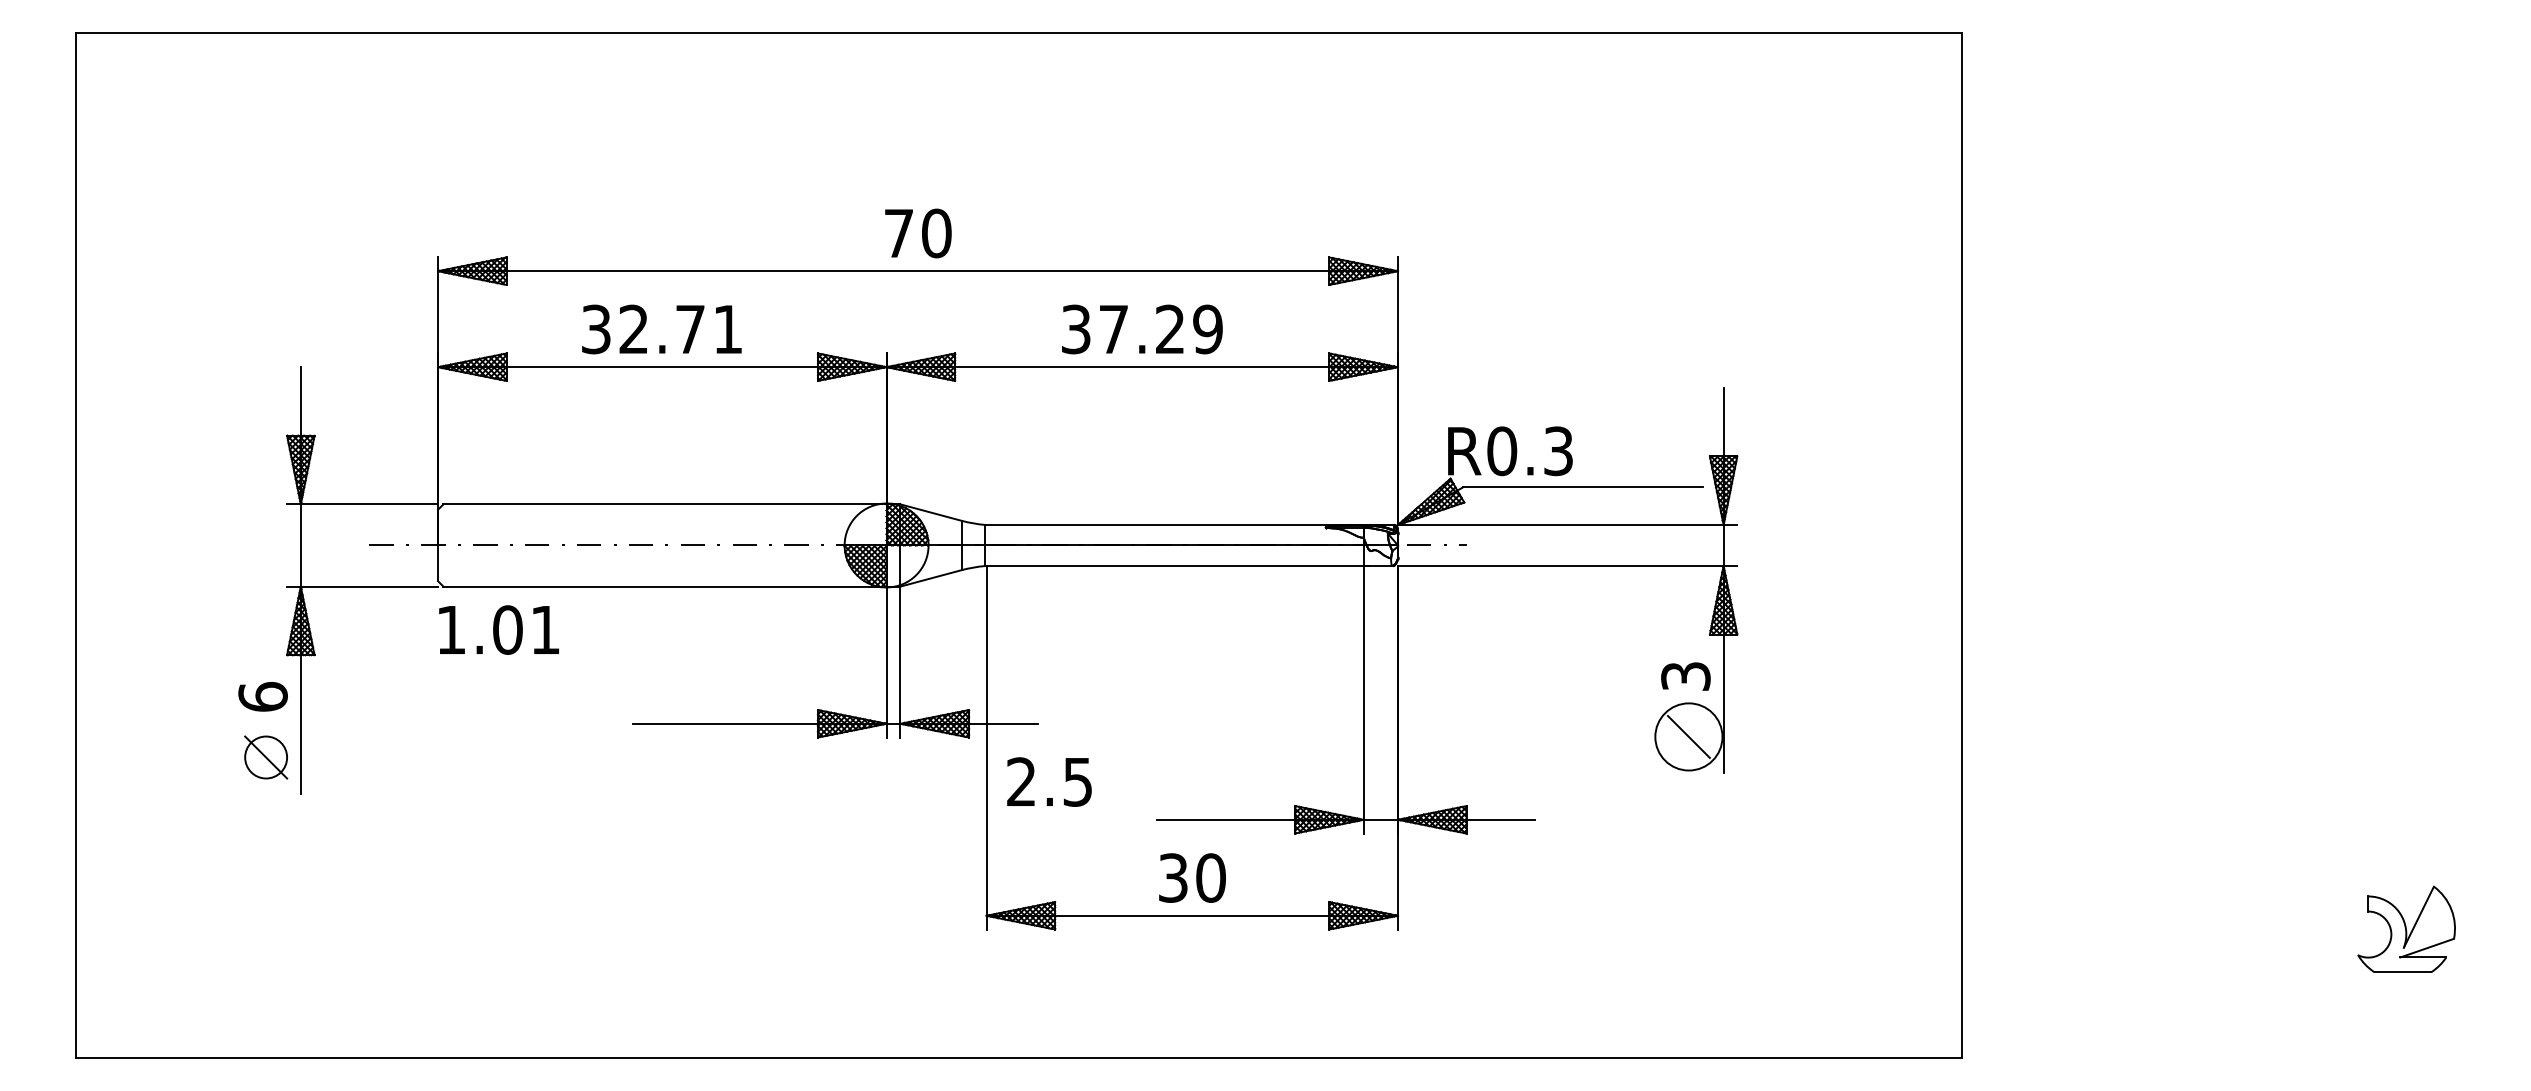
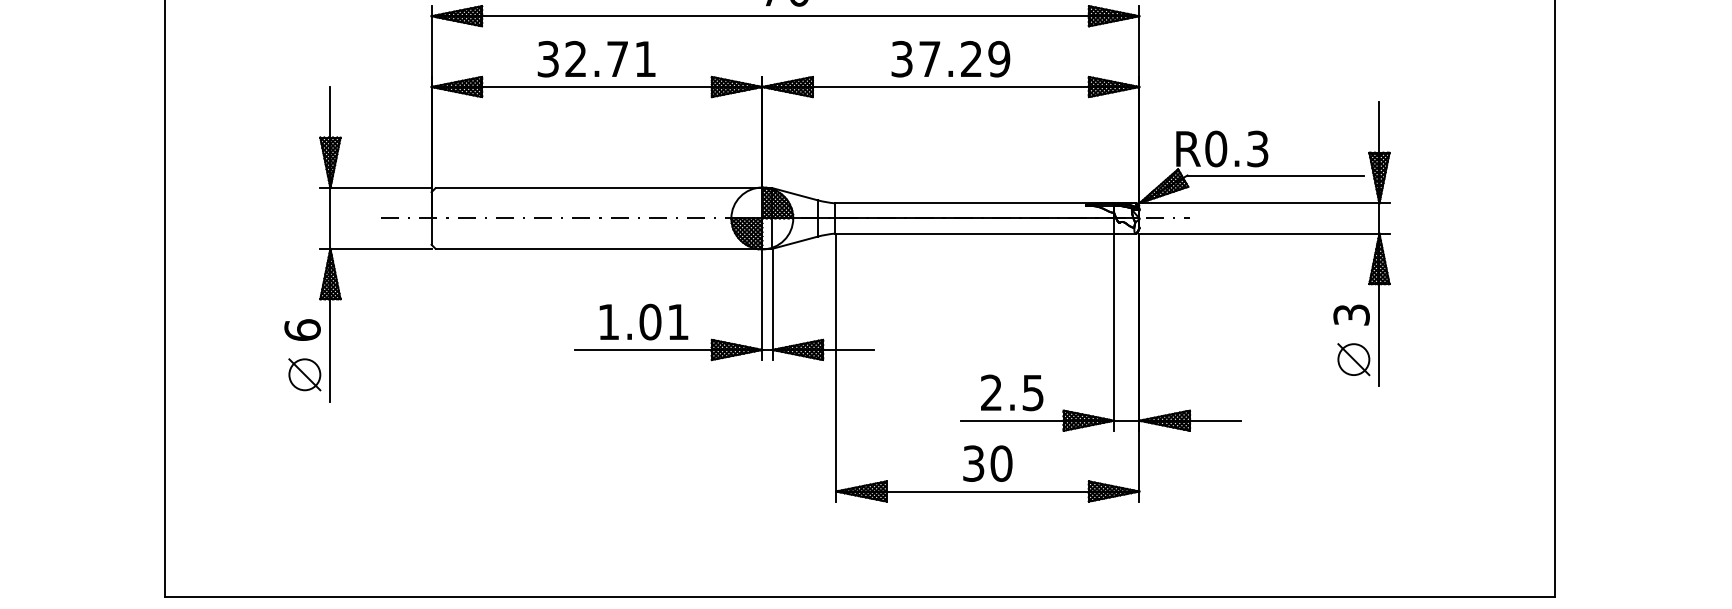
text: (498, 629) -> (643, 321), moved
circle: (1688, 736) -> (1353, 359), size x0.62
text: (1049, 781) -> (1012, 392), moved

